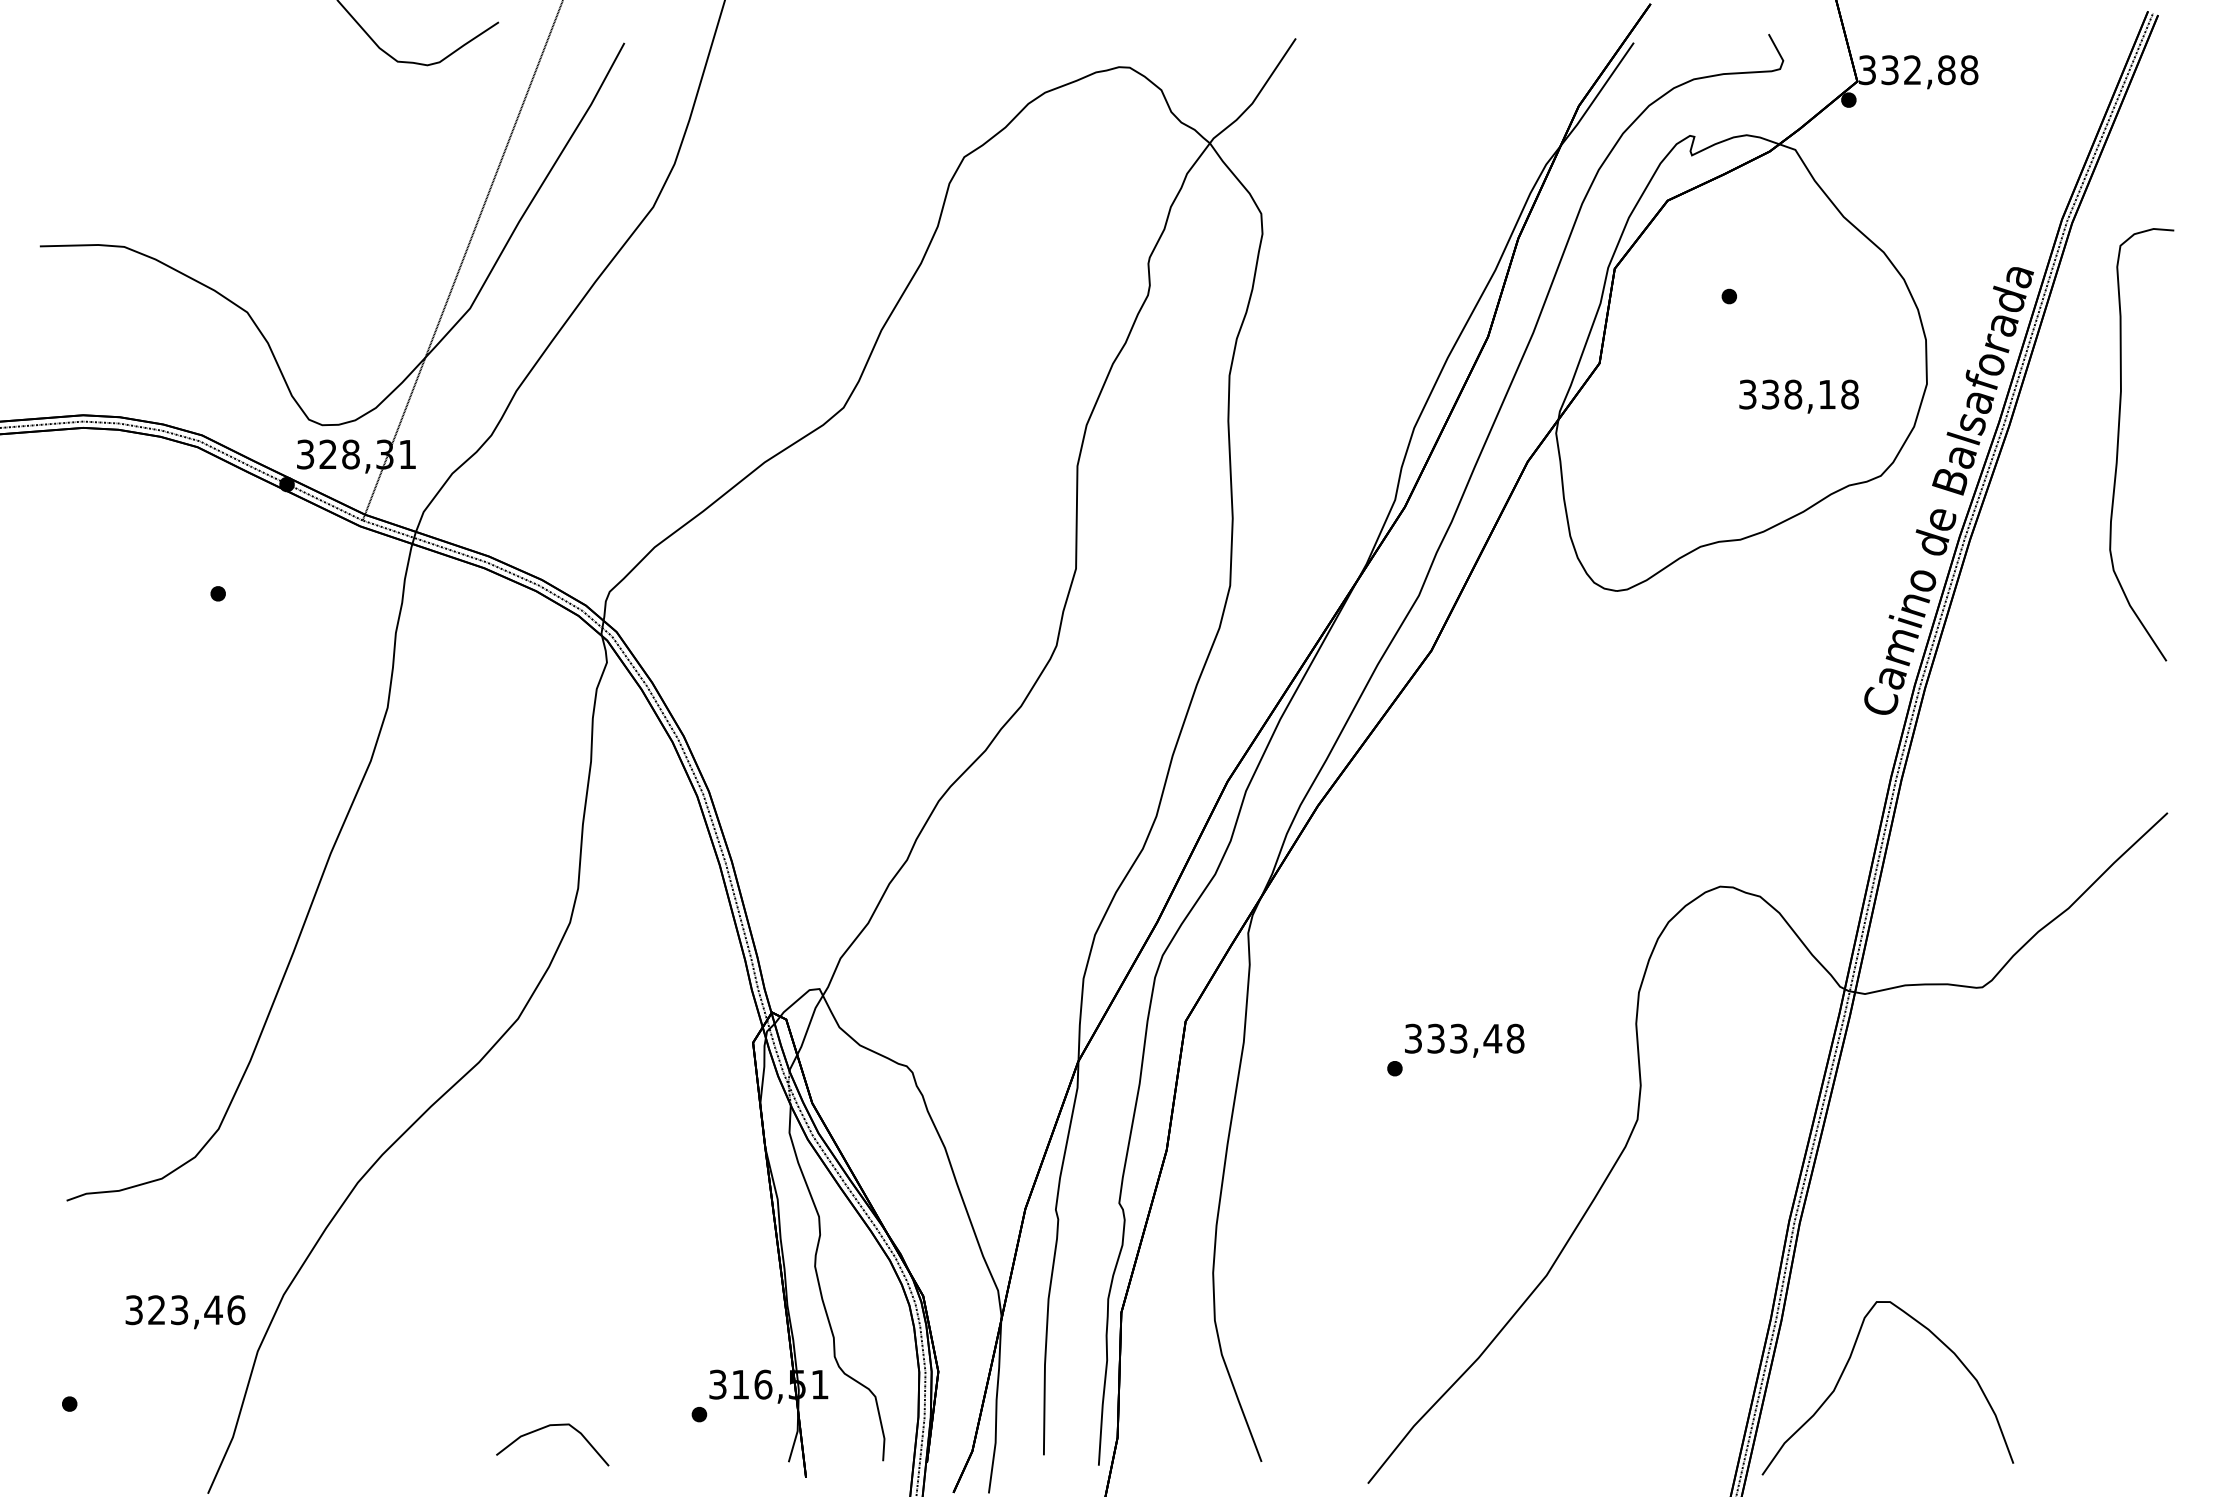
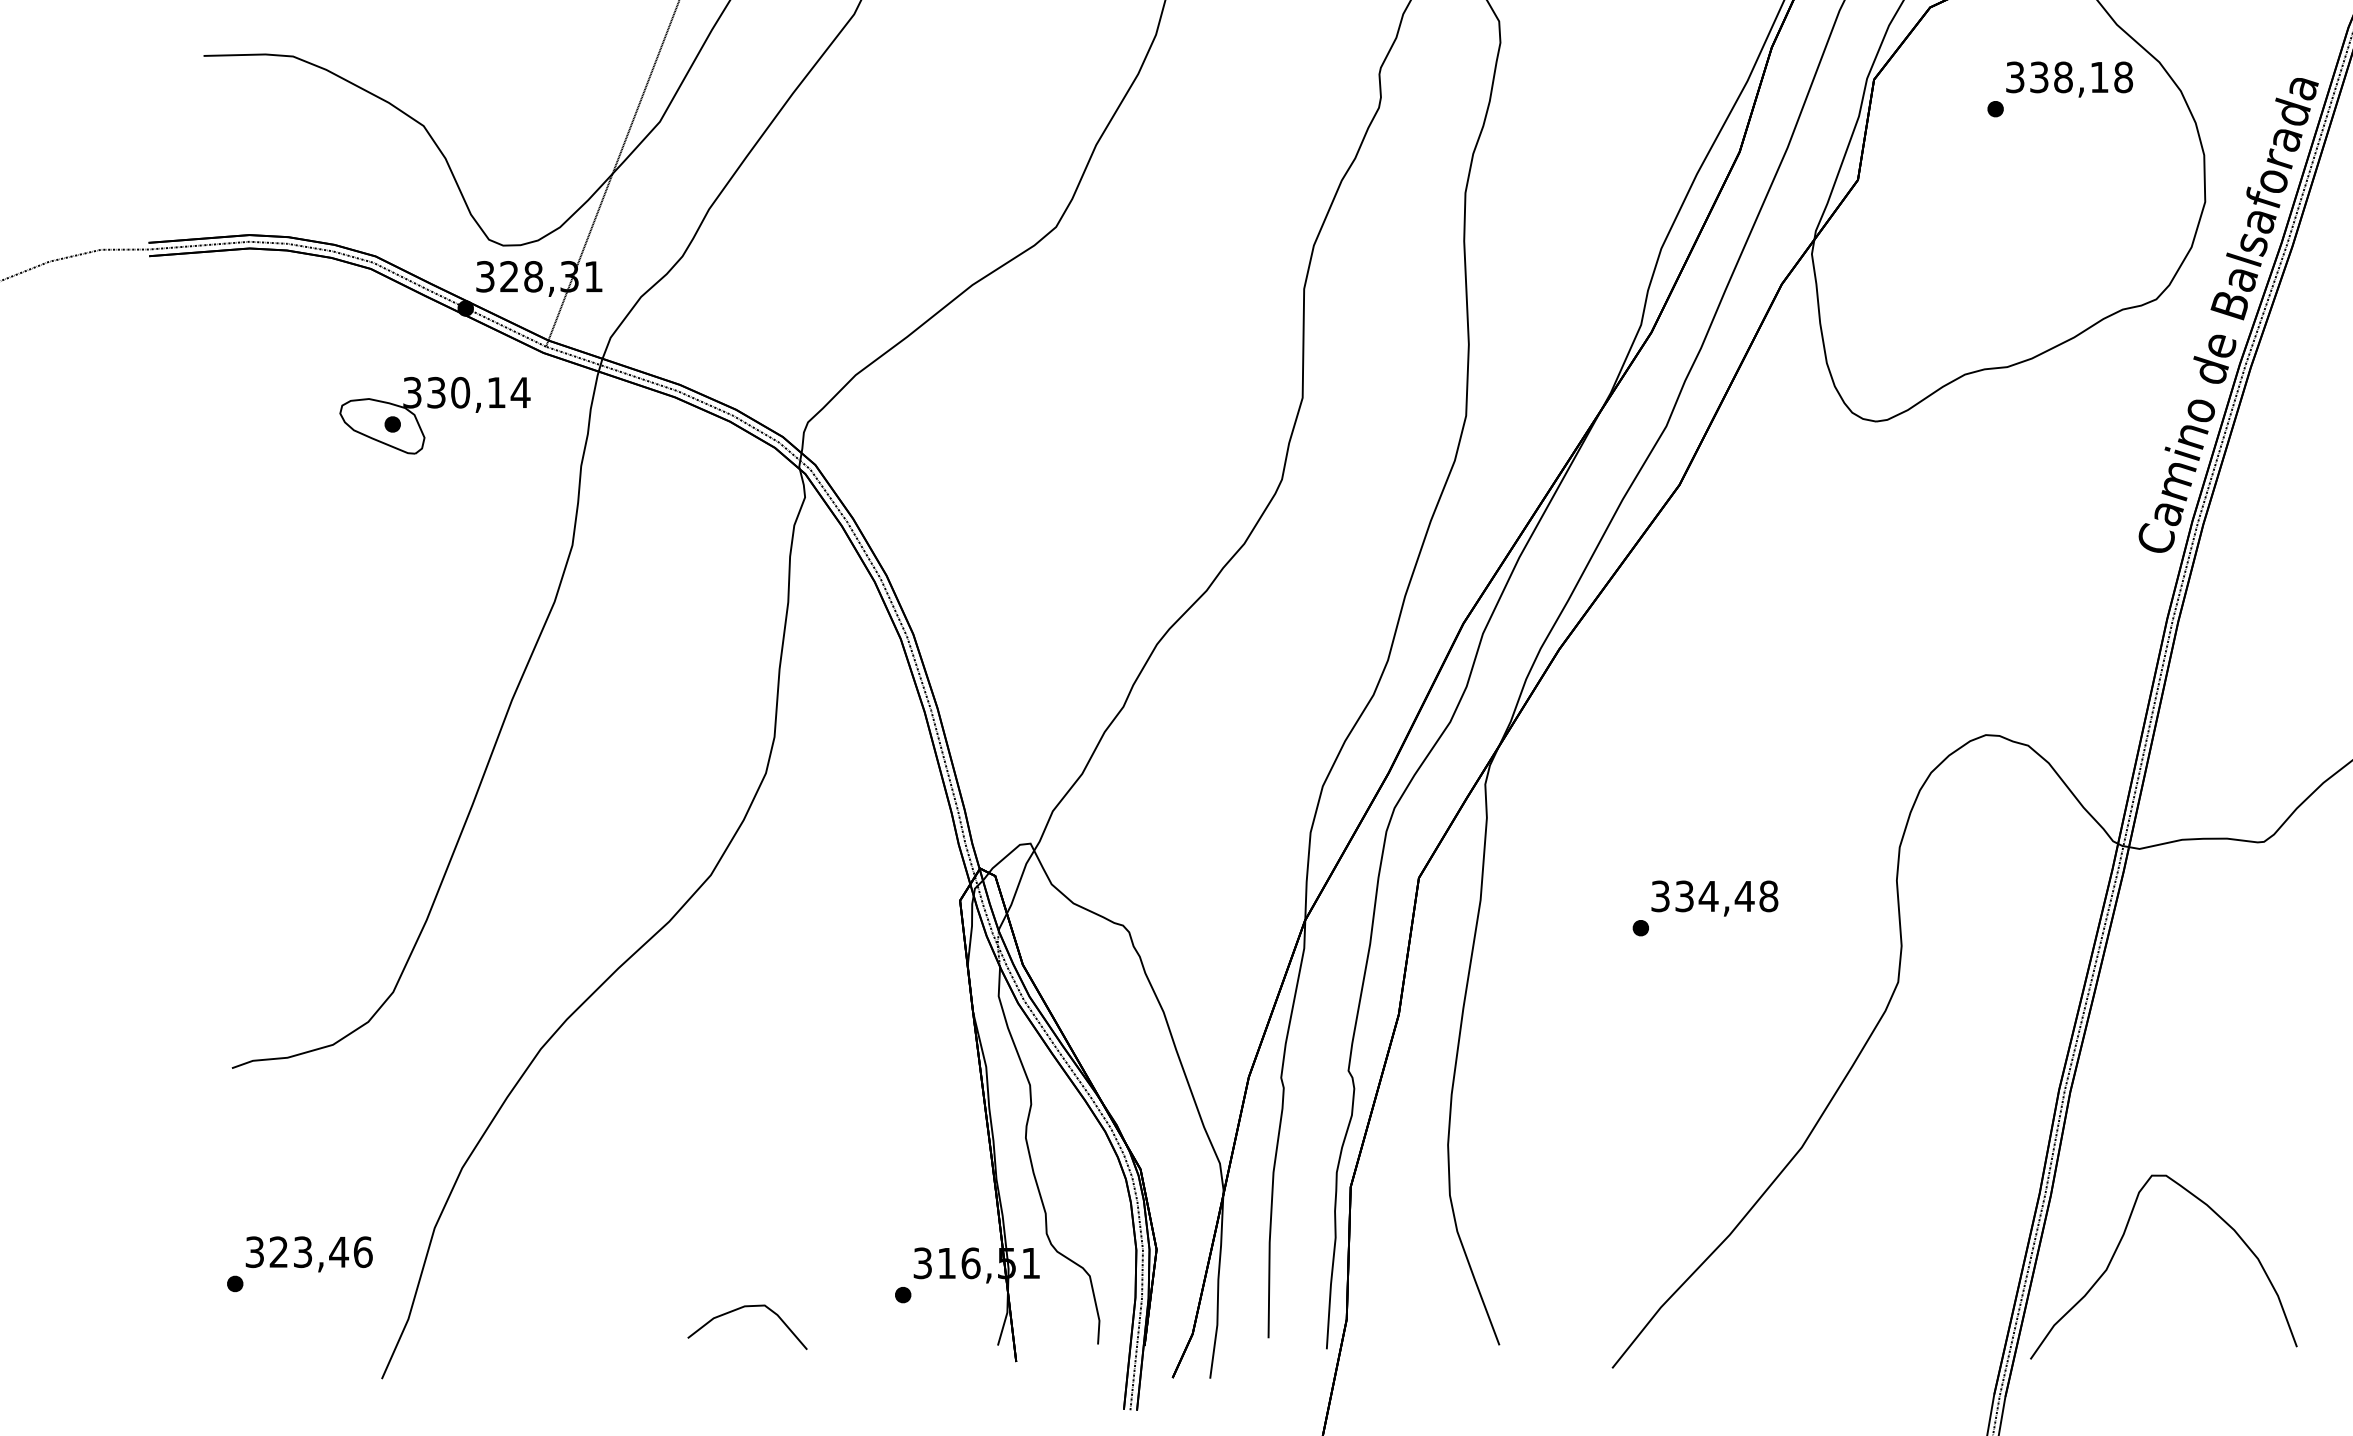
text: (1798, 396) -> (2068, 79), moved
part: (257, 578) -> (434, 408), added
text: (1458, 1038) -> (1708, 896), 333,48 -> 334,48
text: (185, 1312) -> (309, 1254), moved

